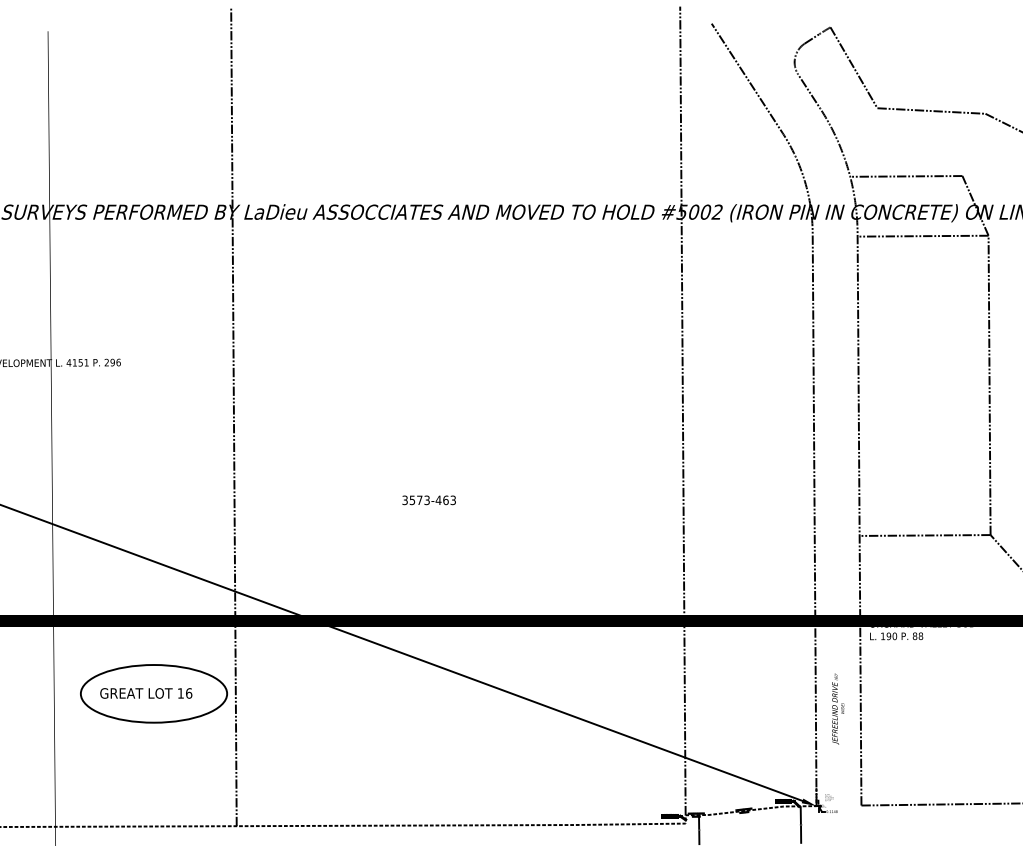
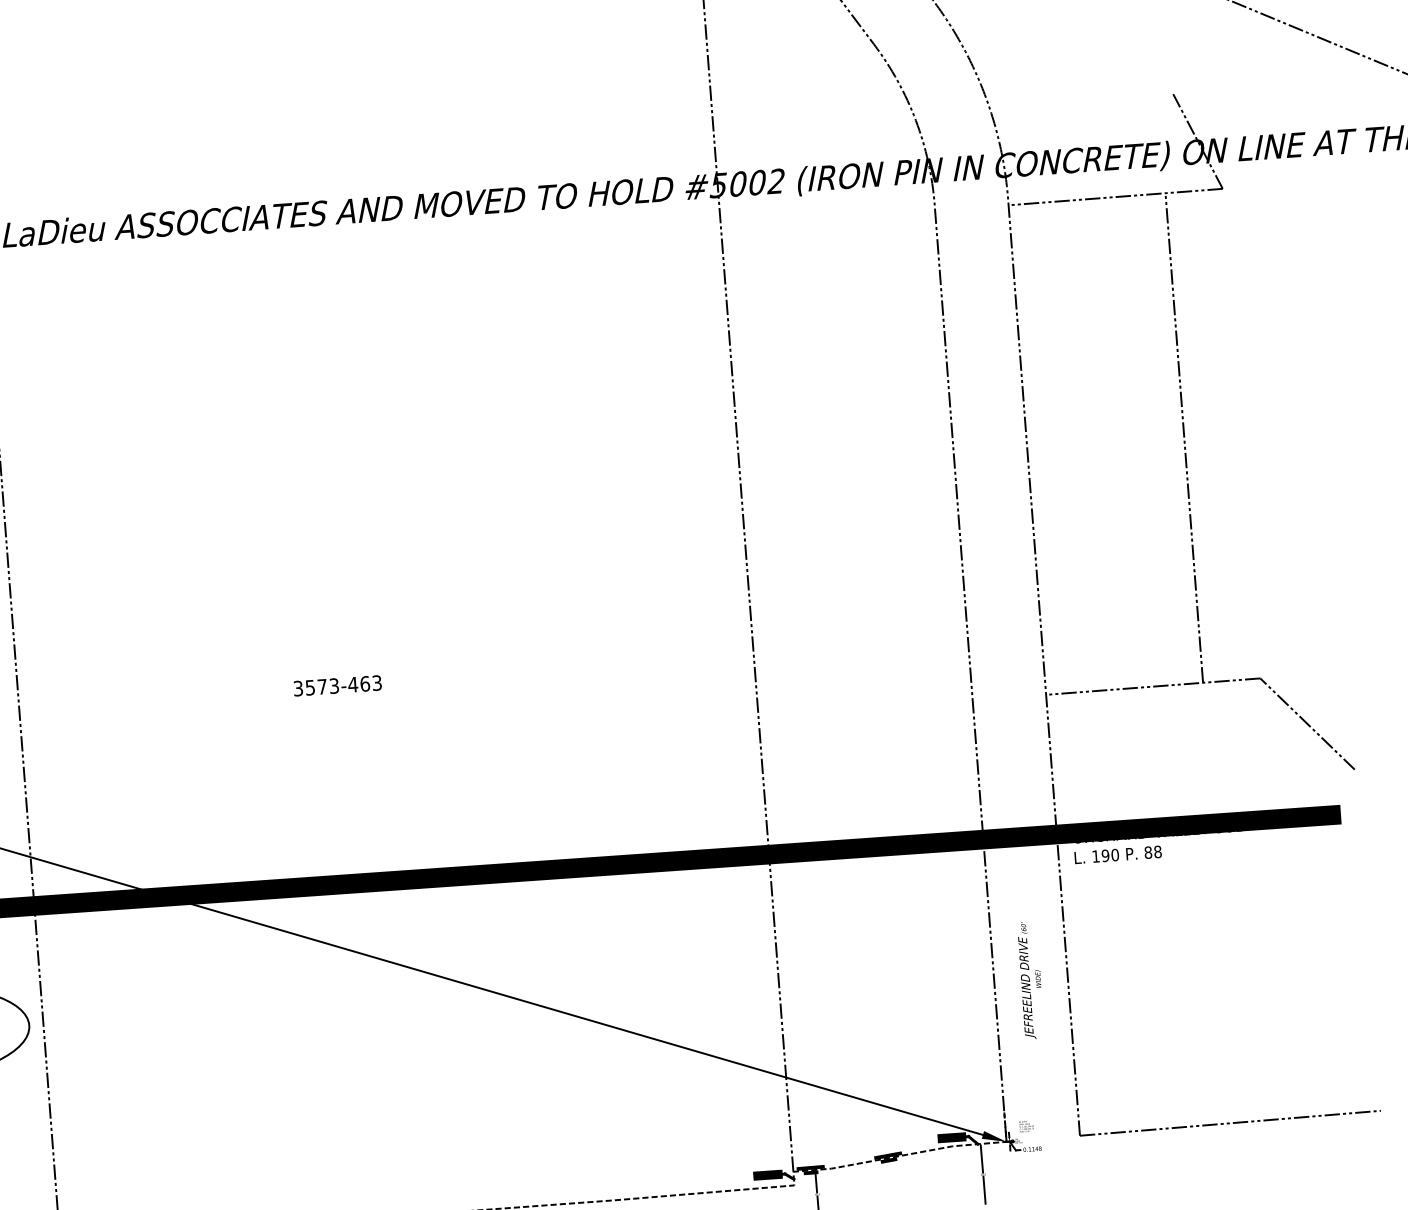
line: (906, 176) -> (1081, 101), removed
line: (989, 385) -> (1184, 437), moved

